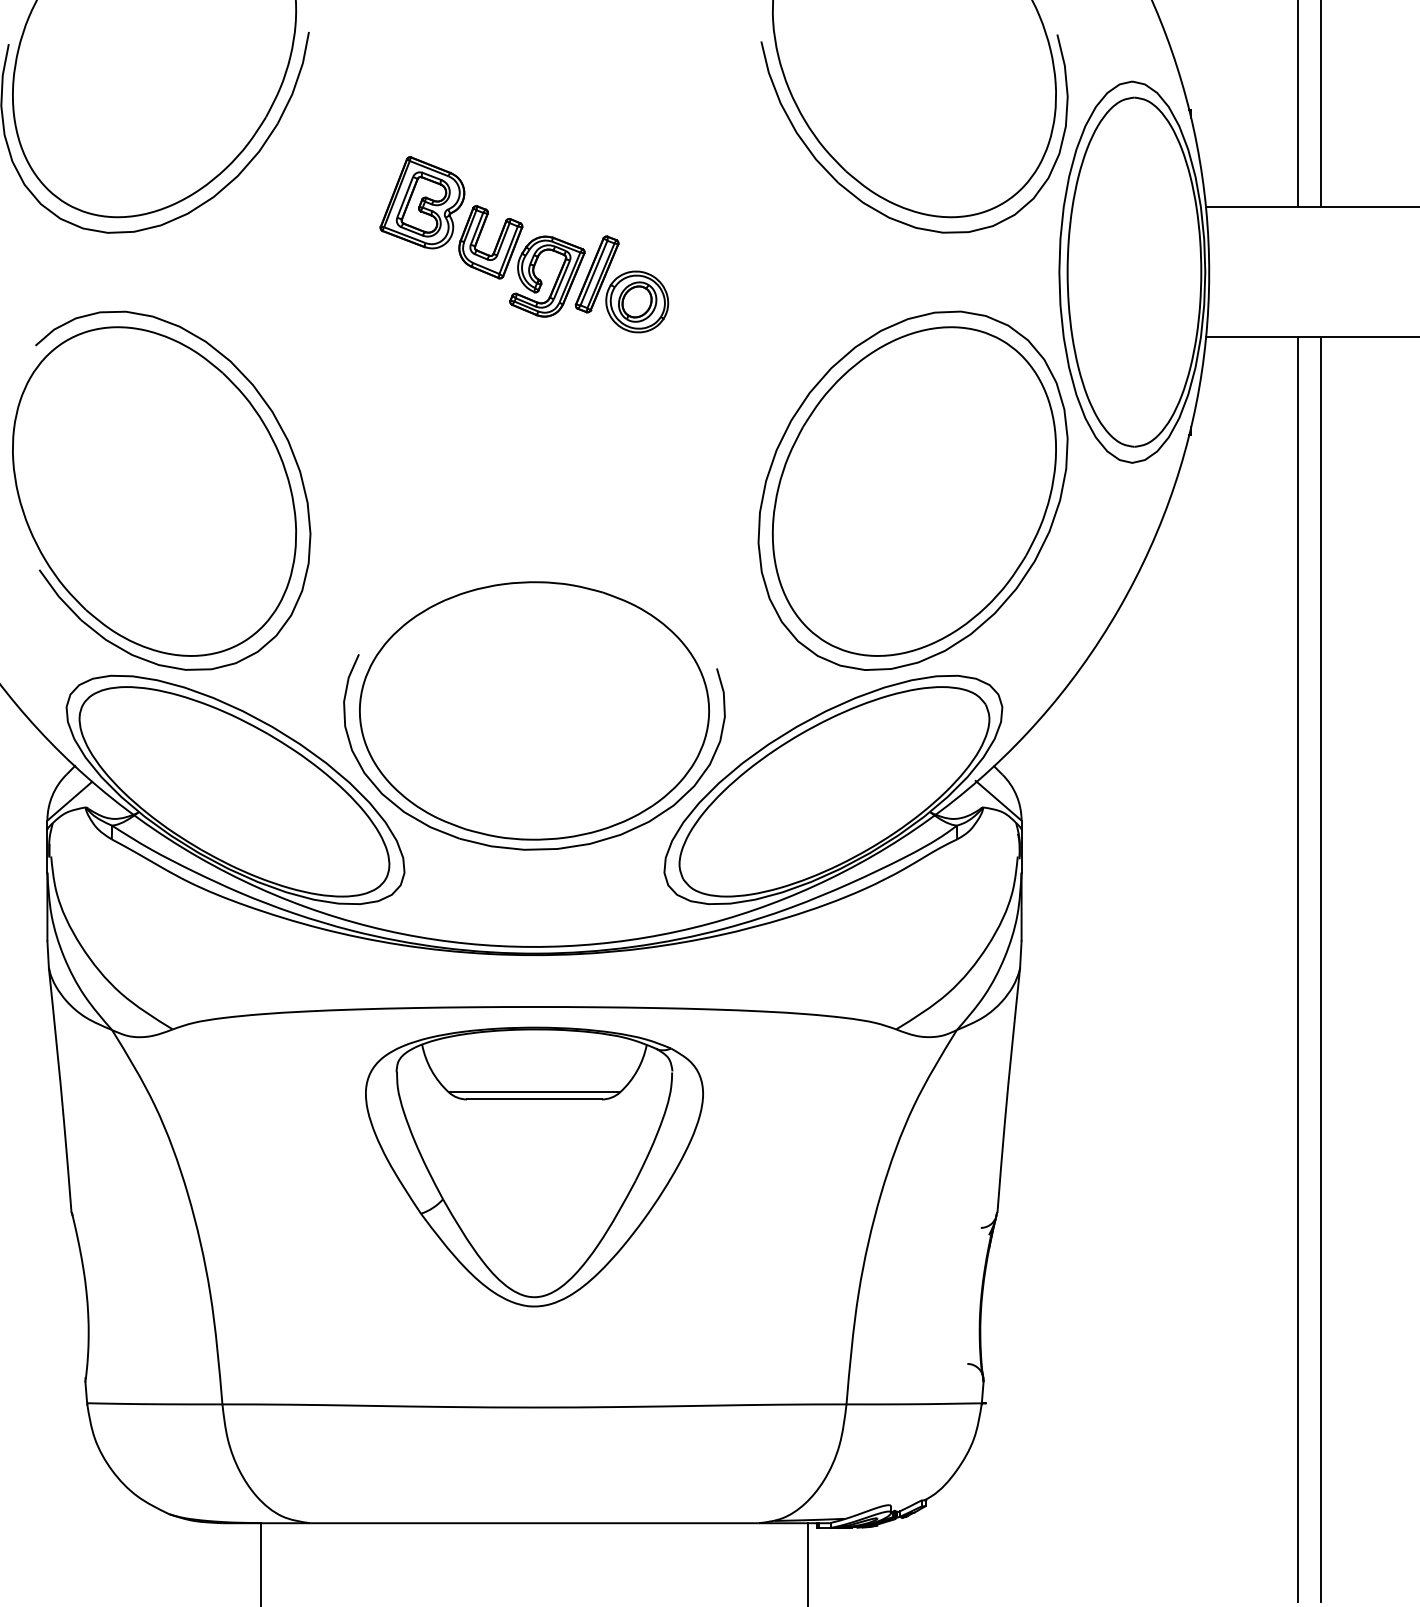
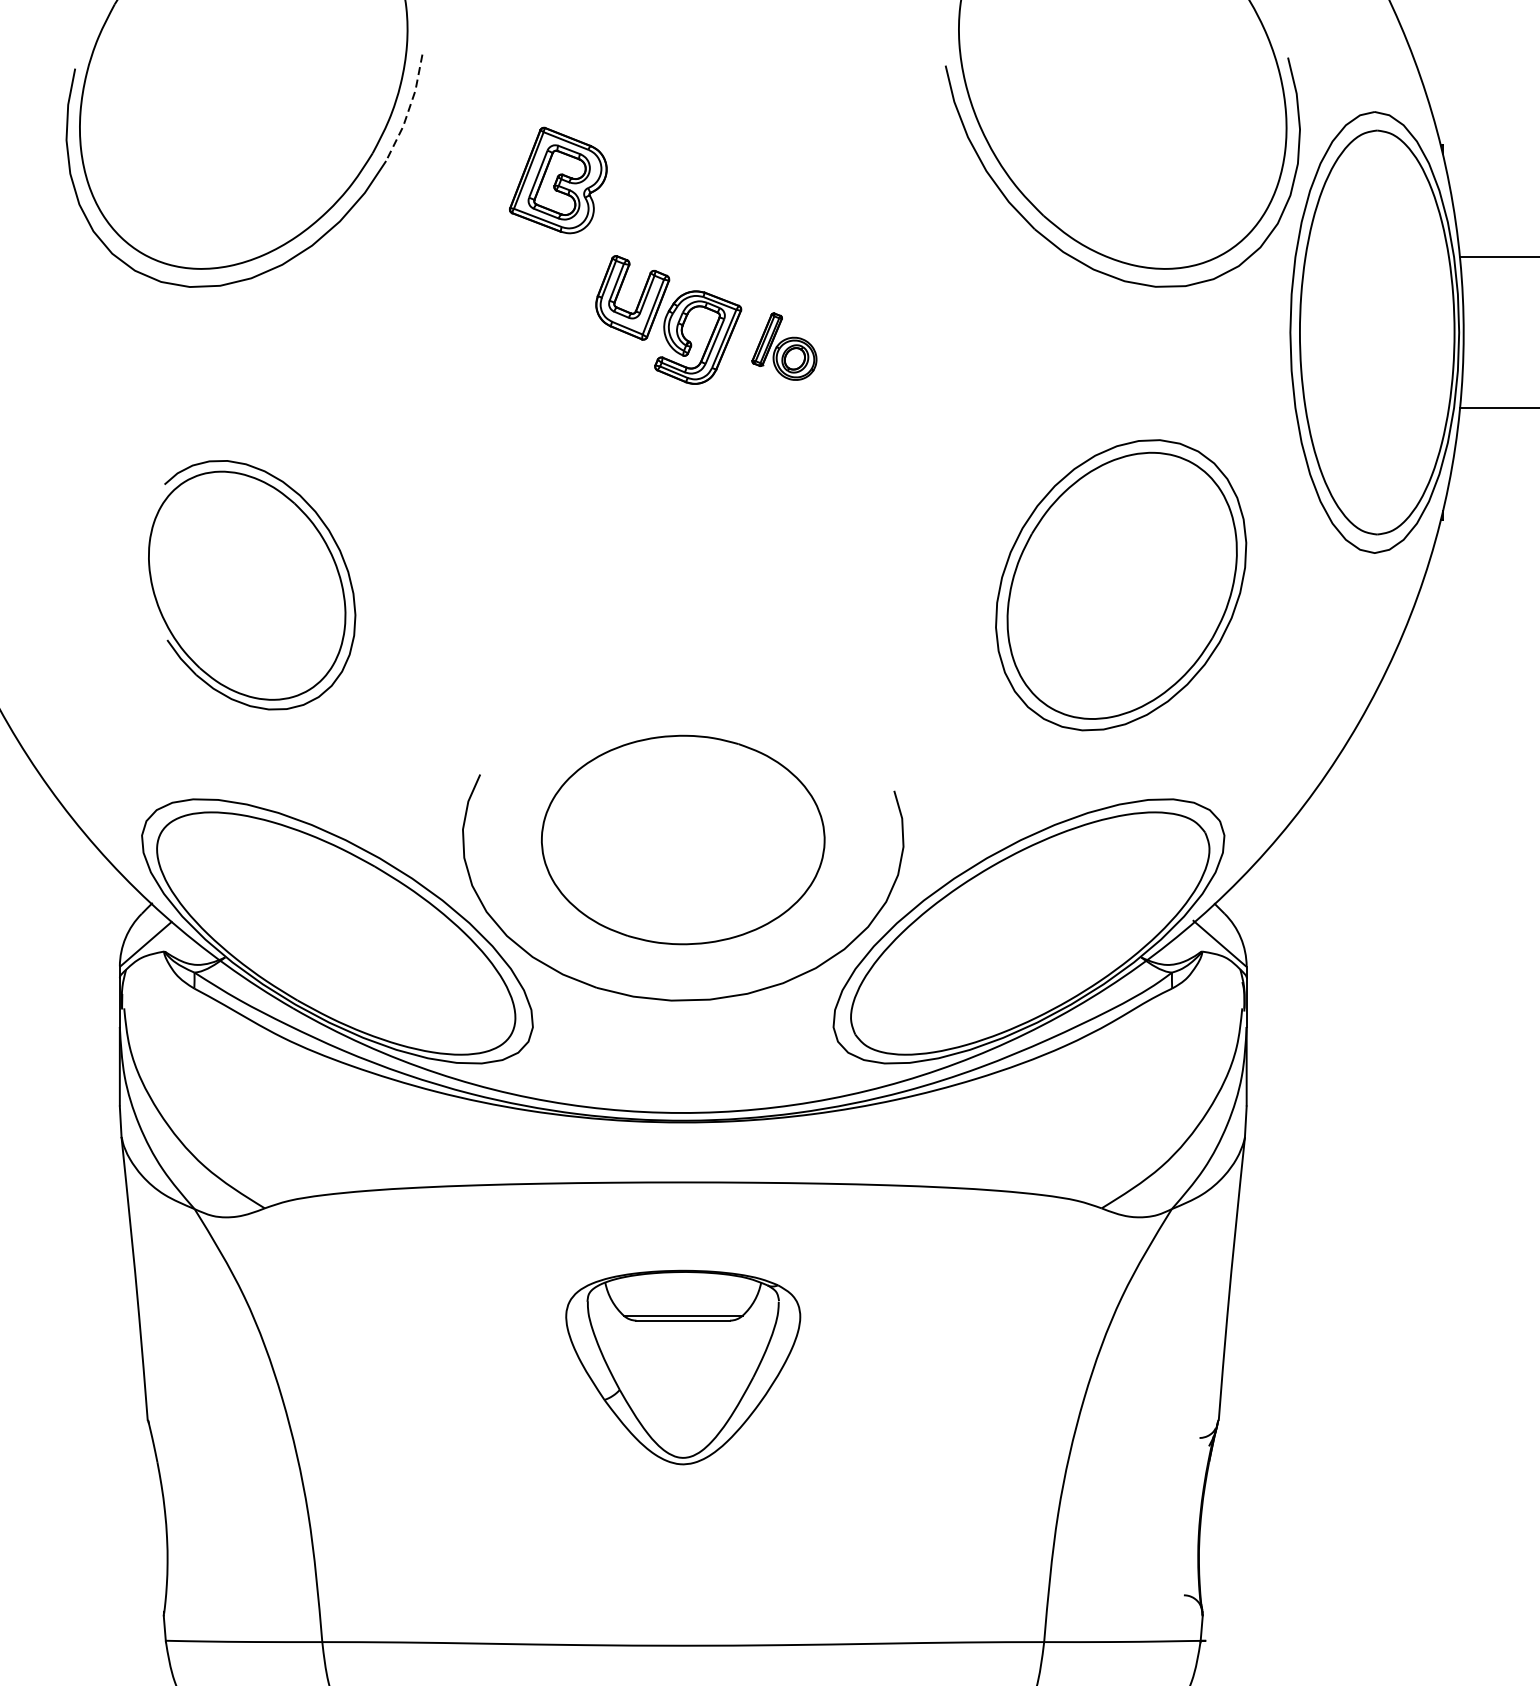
line: (297, 80) -> (409, 110), solid -> dashed
part: (422, 202) -> (558, 180), moved
part: (621, 284) -> (783, 346), size x0.6
part: (161, 490) -> (251, 585), size x0.6
part: (912, 490) -> (1120, 585), size x0.7
part: (534, 710) -> (683, 839), size x0.7
part: (534, 1166) -> (683, 1366), size x0.6

